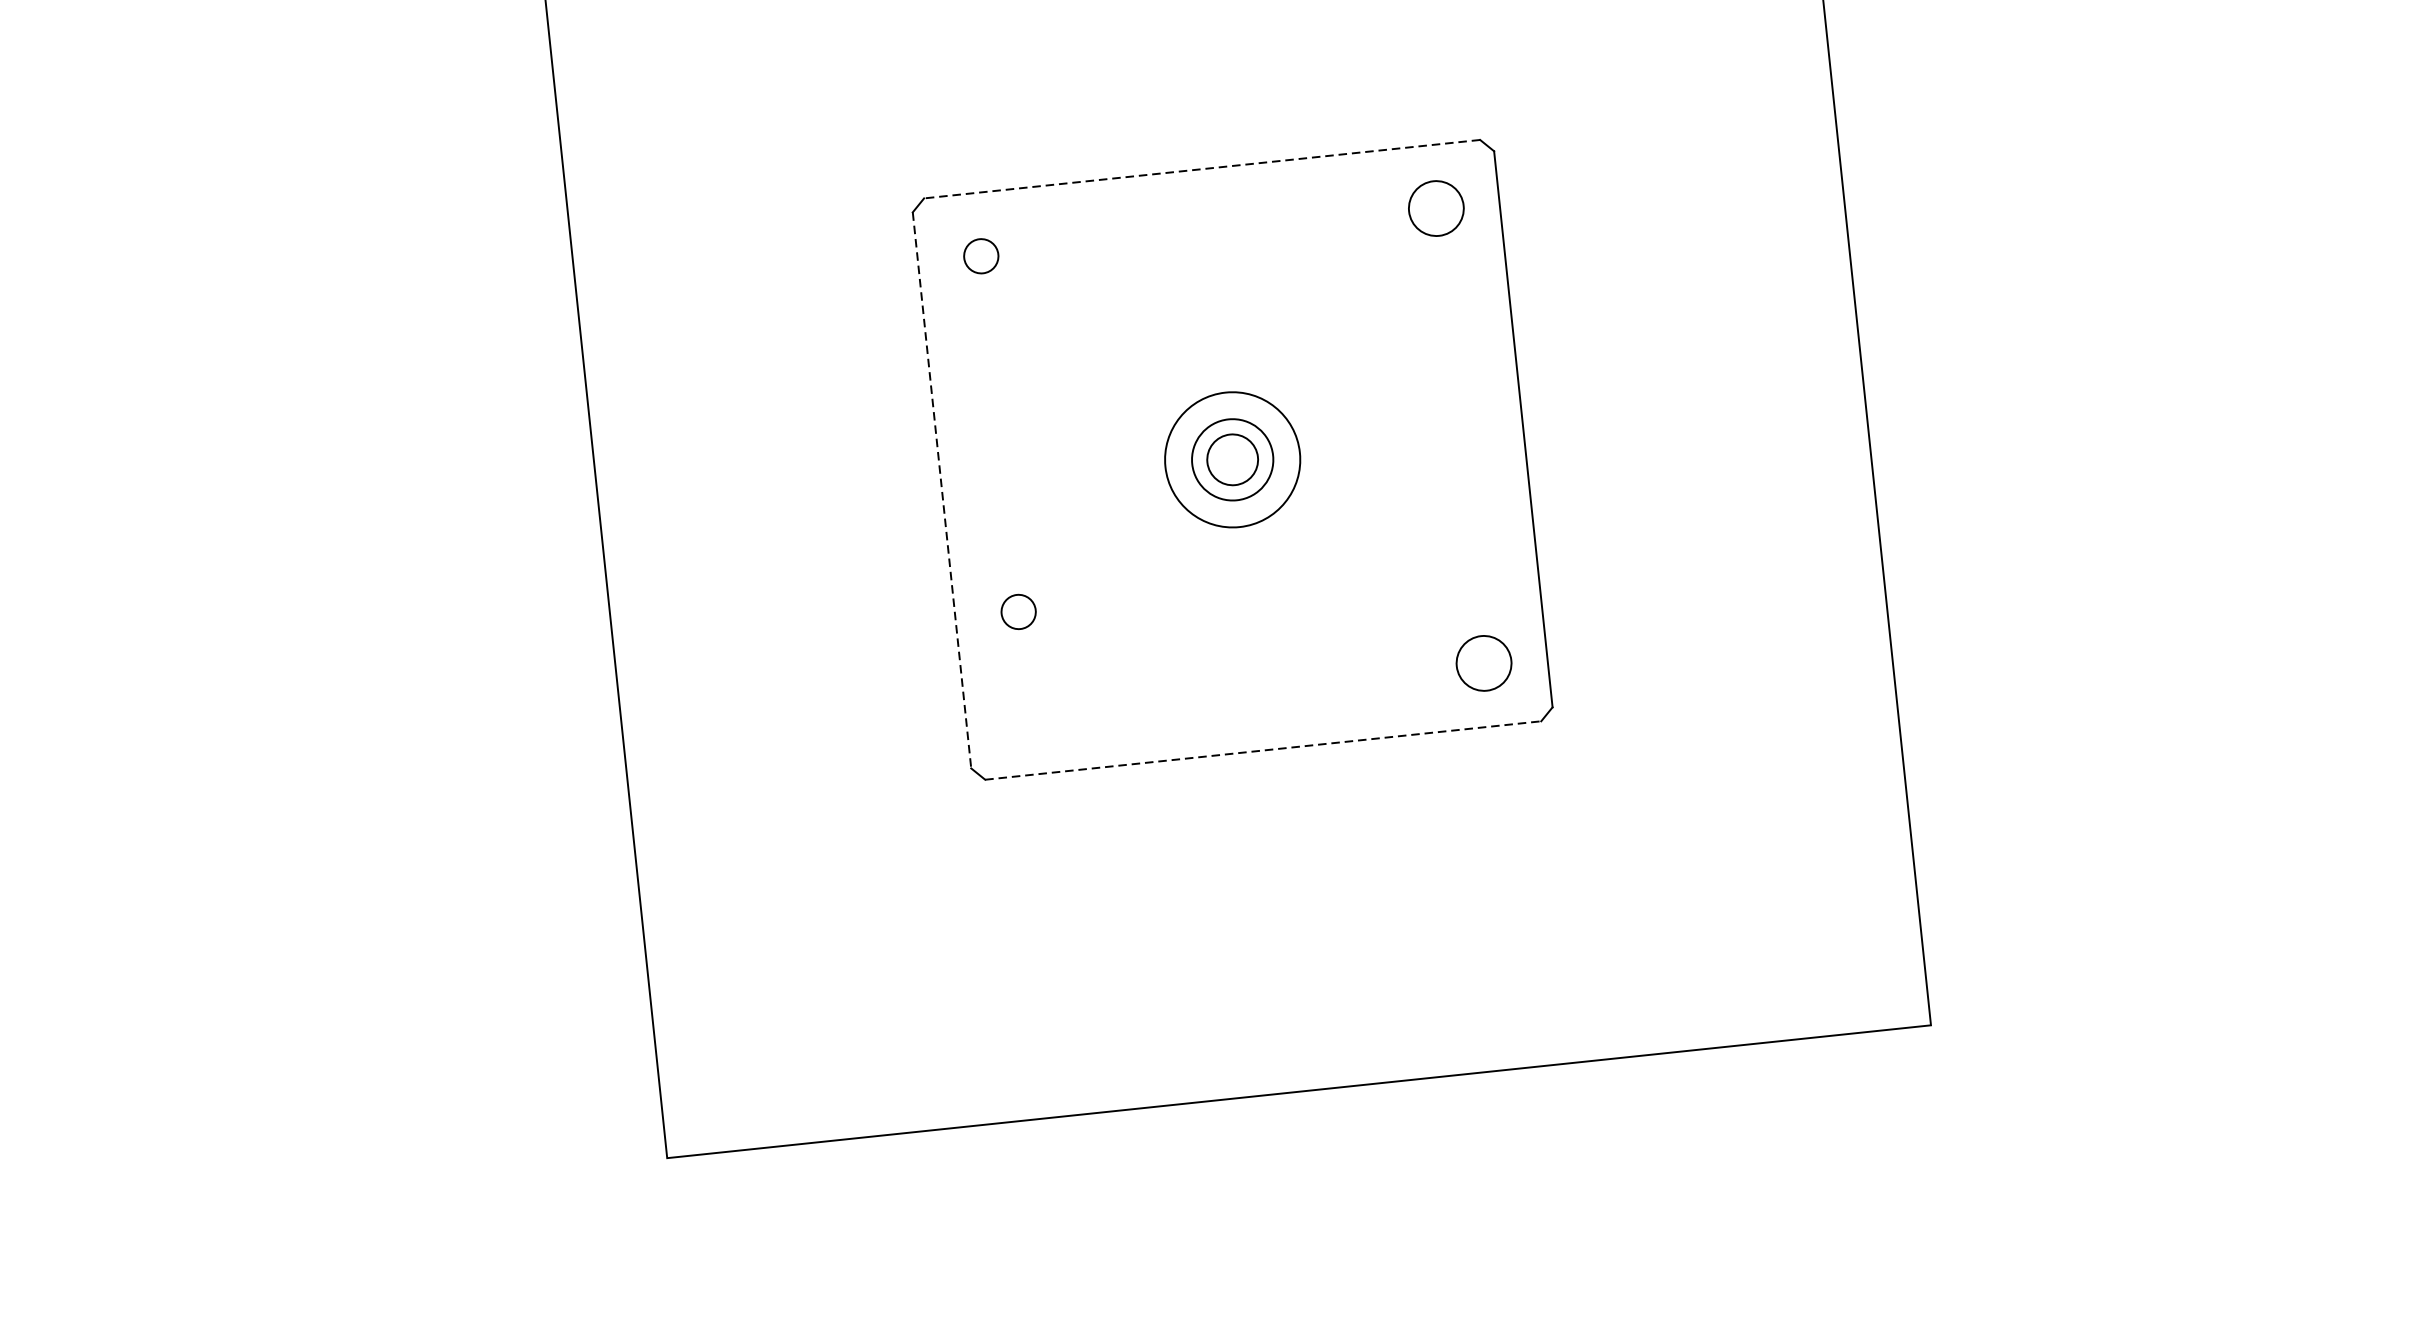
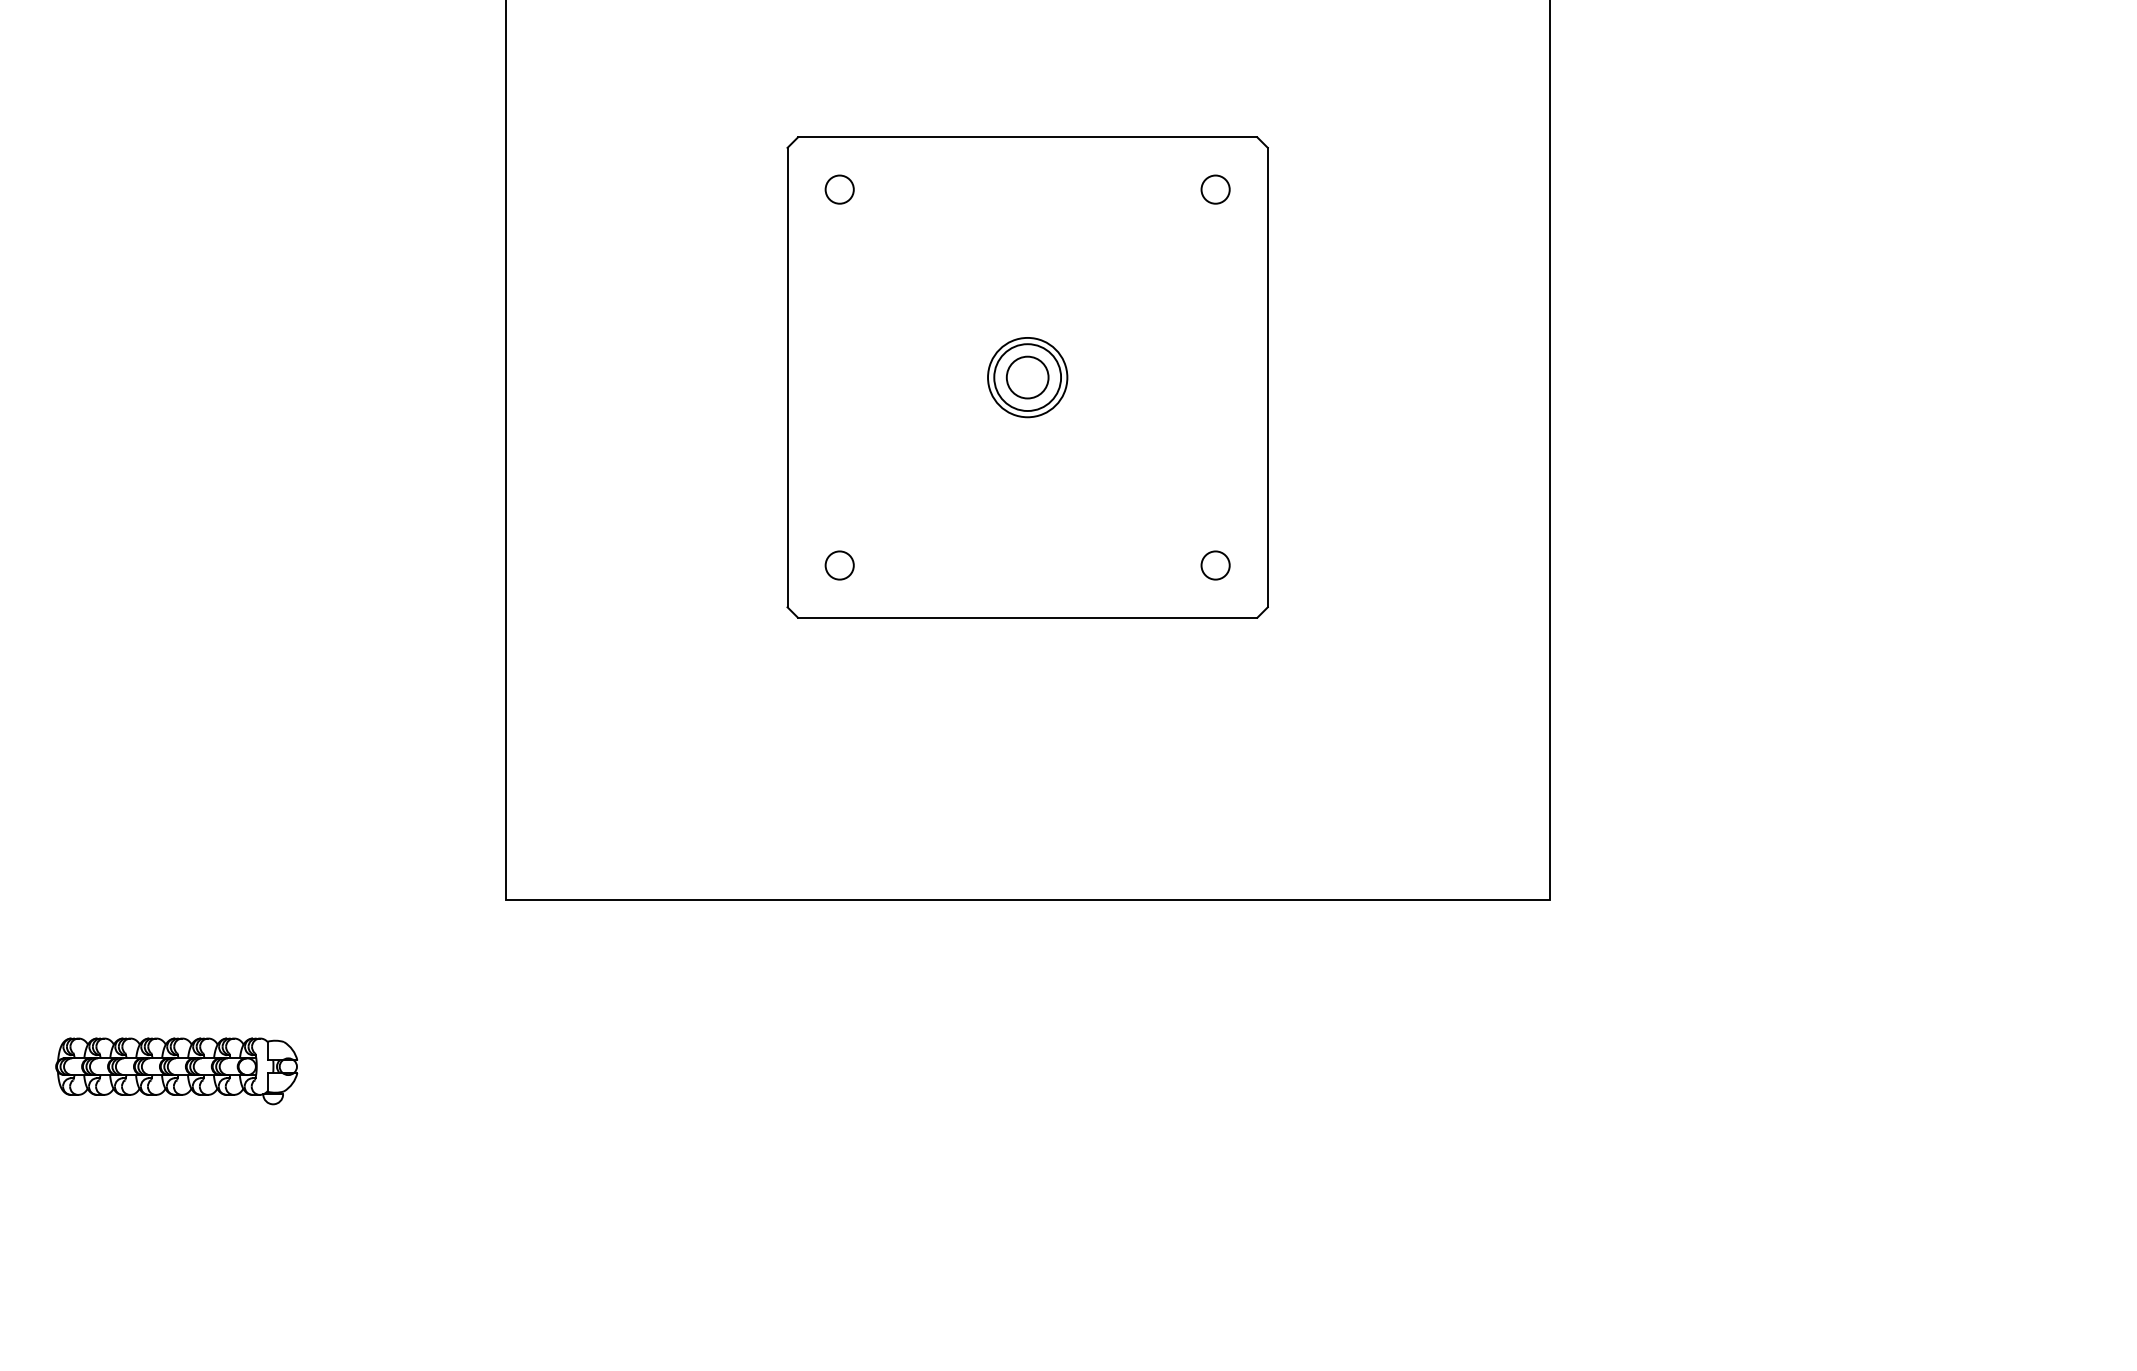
line: (1201, 169) -> (1027, 137), dashed -> solid
circle: (1436, 208) -> (1215, 189), size x0.62
circle: (1232, 459) -> (1027, 377), size x0.71
line: (941, 490) -> (787, 377), dashed -> solid
circle: (1018, 611) -> (839, 565), moved
circle: (1483, 663) -> (1215, 565), size x0.62
line: (1262, 750) -> (1027, 617), dashed -> solid

